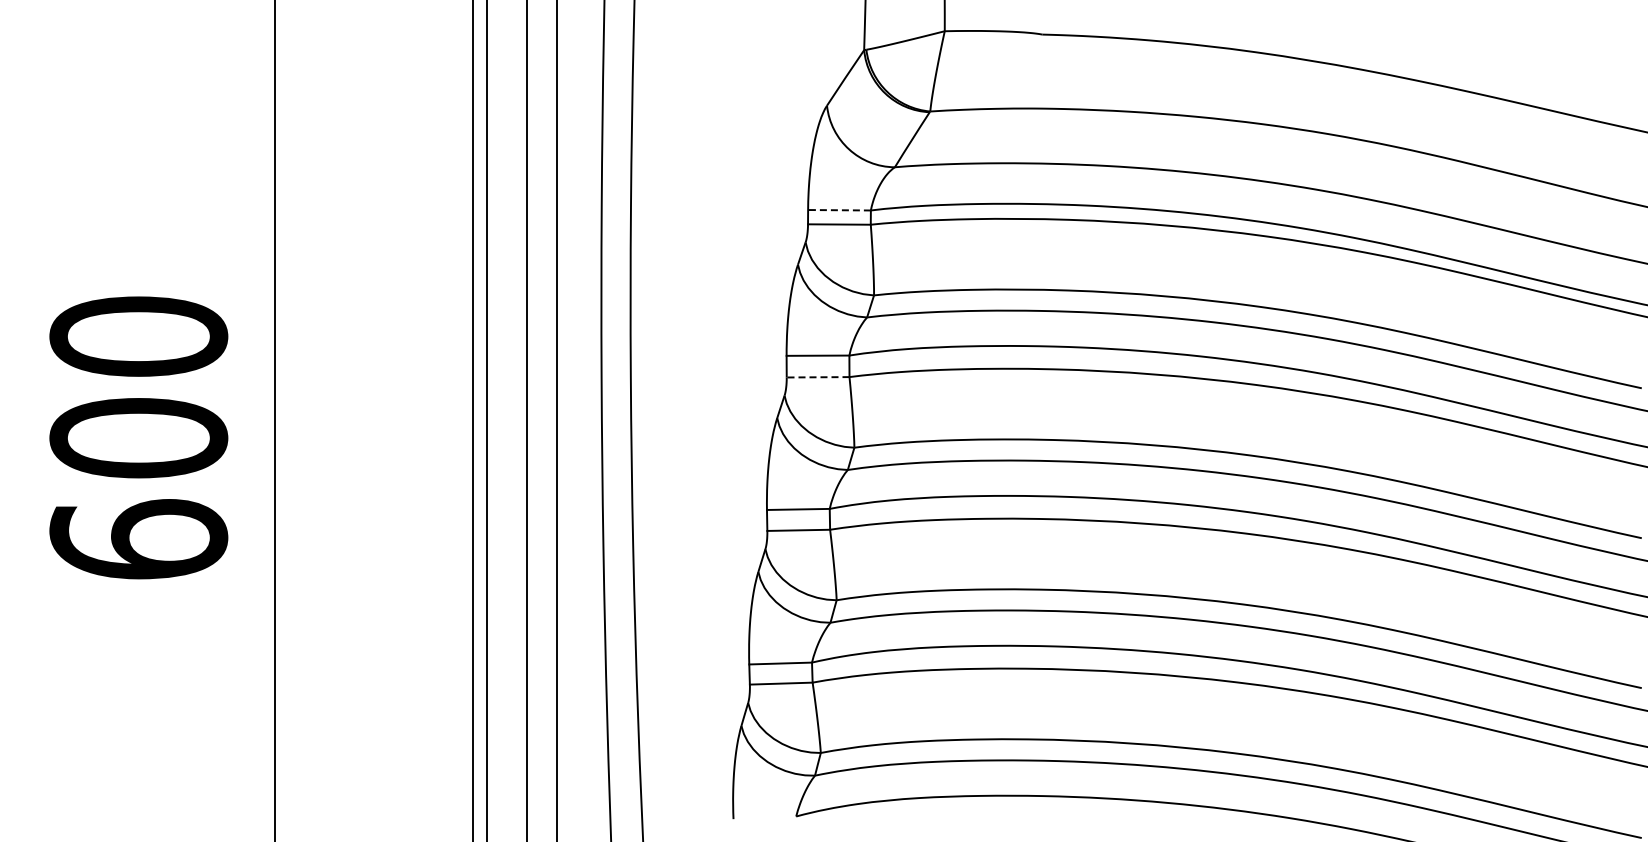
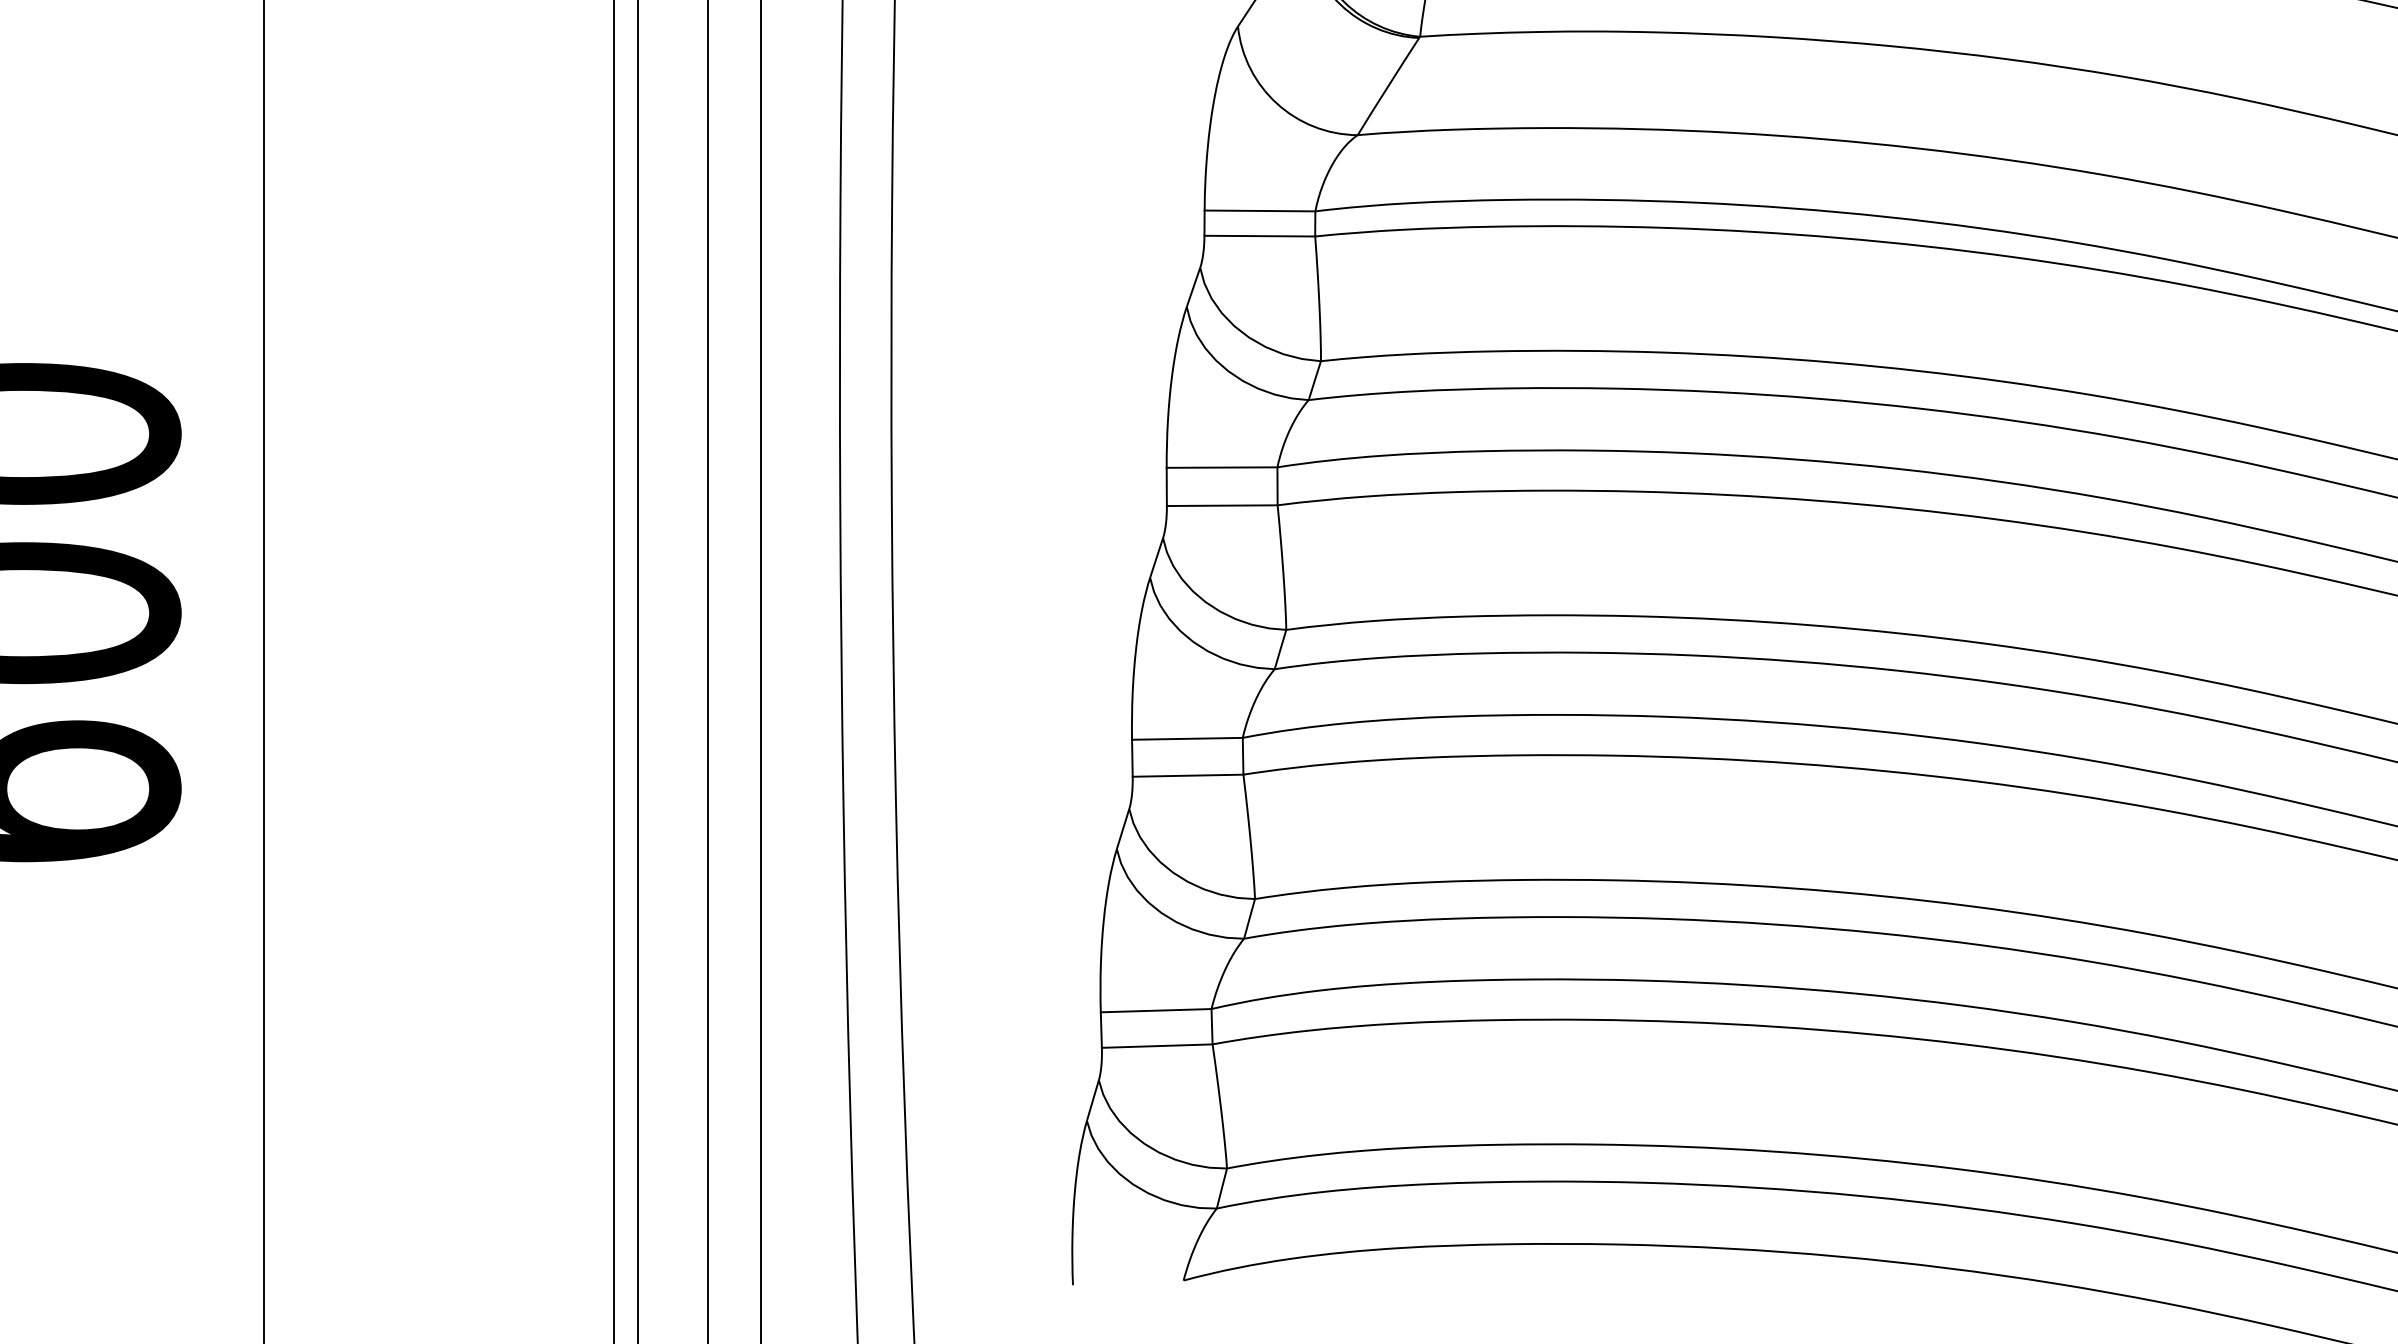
line: (839, 210) -> (1259, 211), dashed -> solid
line: (817, 377) -> (1221, 506), dashed -> solid

